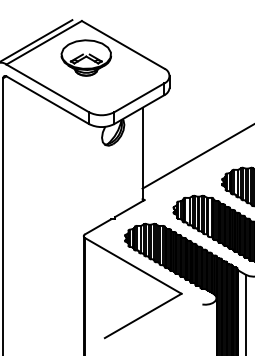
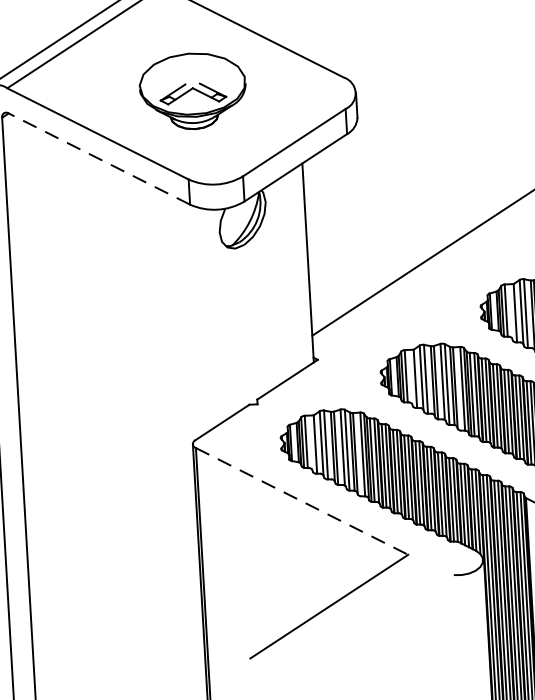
part: (85, 57) -> (191, 90), moved
line: (47, 100) -> (99, 159), solid -> dashed
line: (133, 265) -> (302, 500), solid -> dashed

